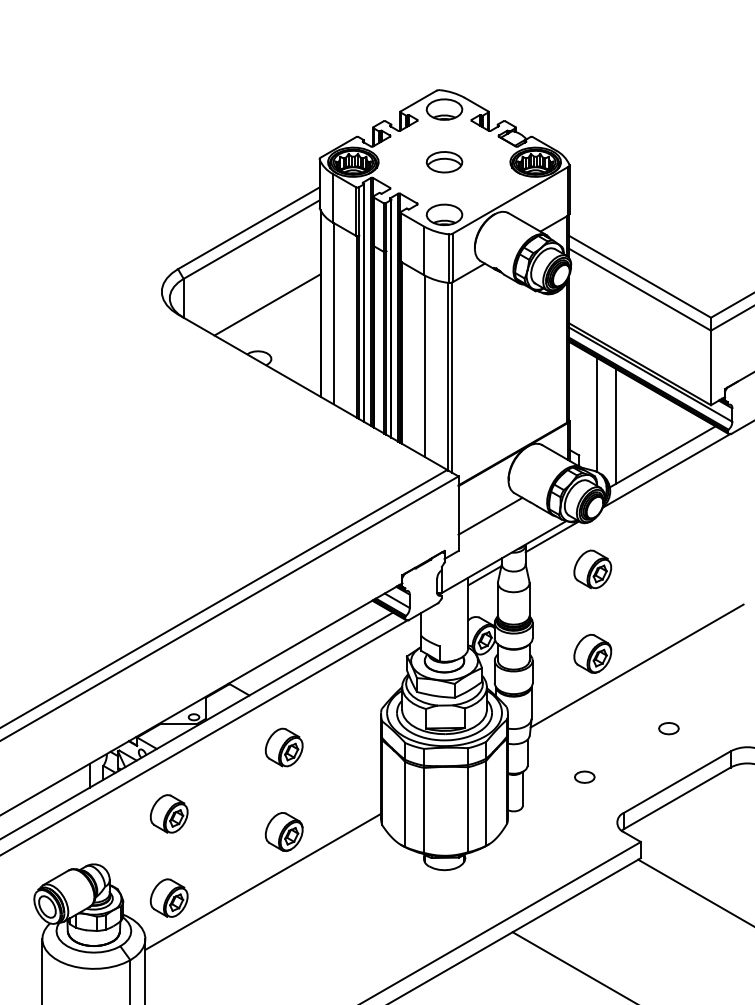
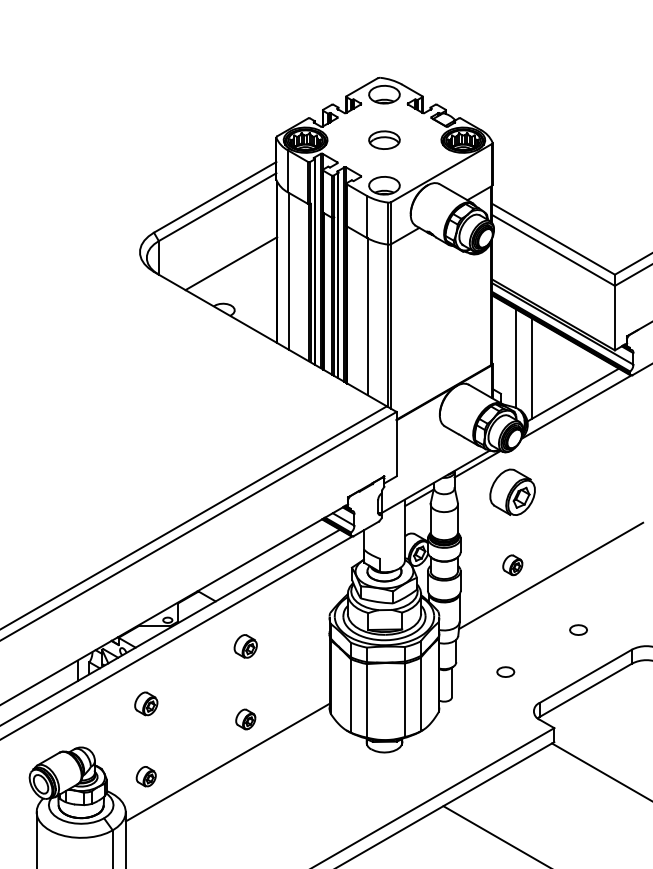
line: (490, 515) -> (424, 445), removed
part: (592, 569) -> (512, 492), size x1.4
part: (592, 653) -> (512, 565), size x0.6
part: (283, 747) -> (245, 646), size x0.7
part: (168, 813) -> (145, 703), size x0.7
part: (283, 831) -> (245, 719), size x0.6
part: (168, 897) -> (145, 776), size x0.6

